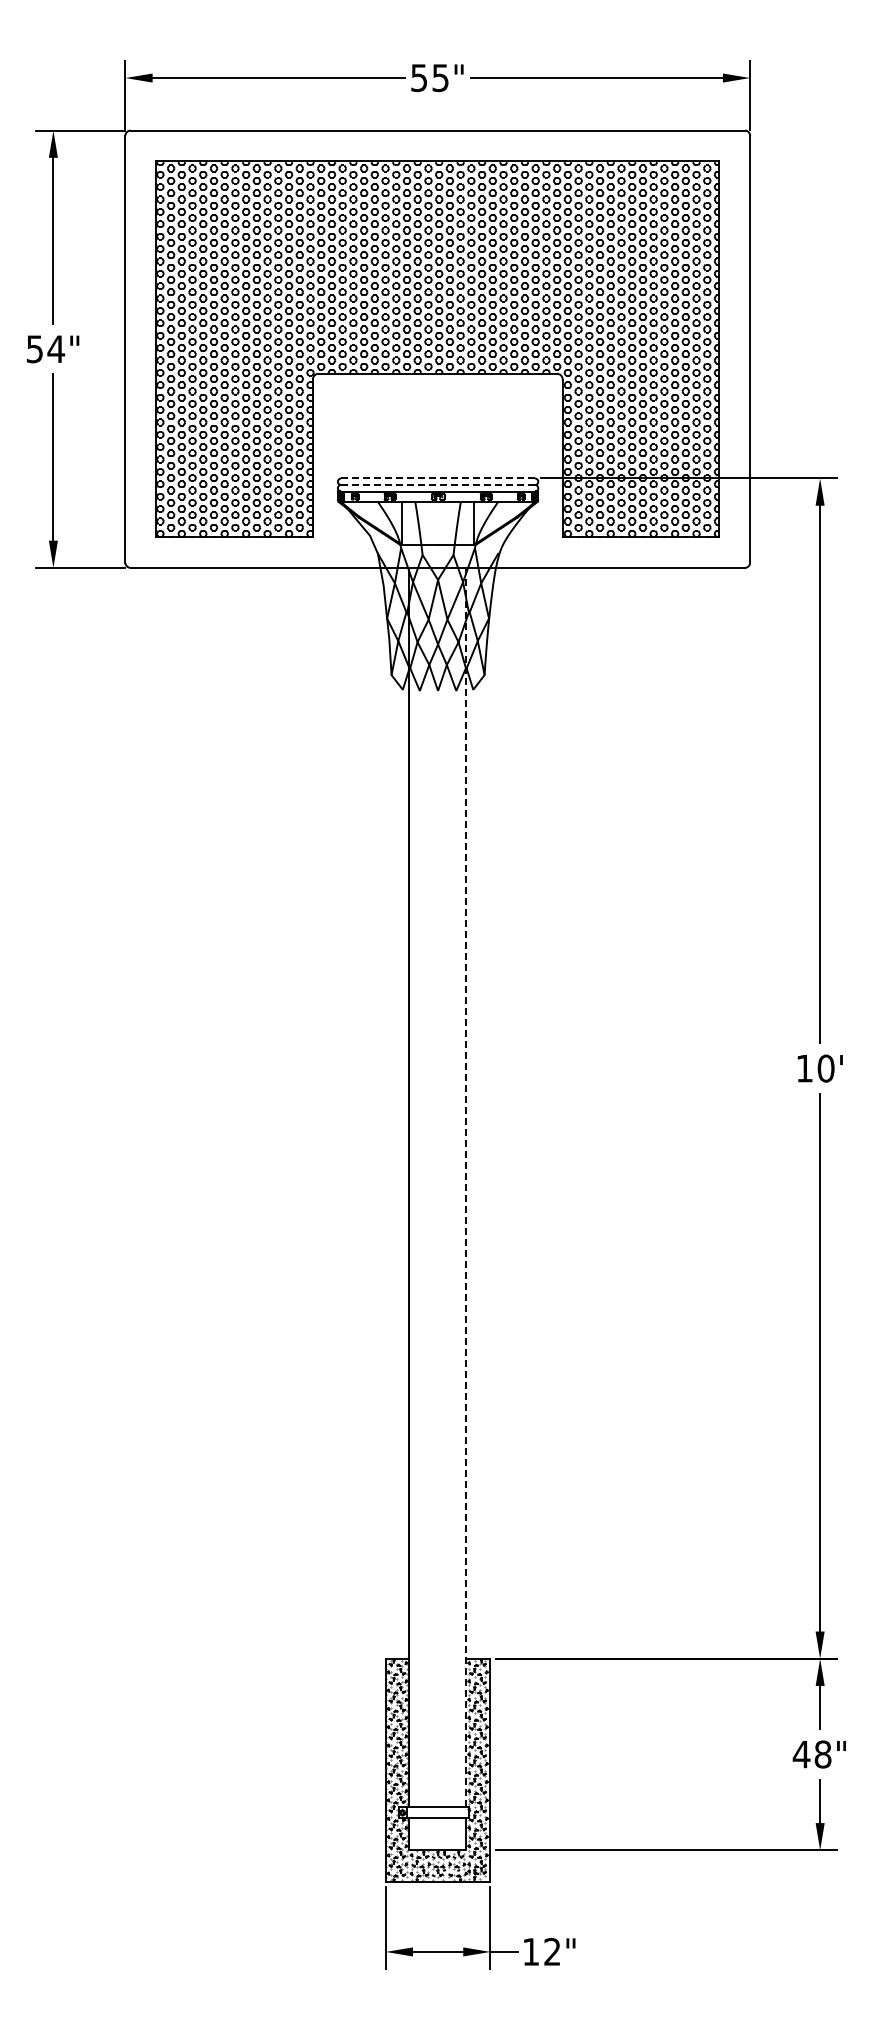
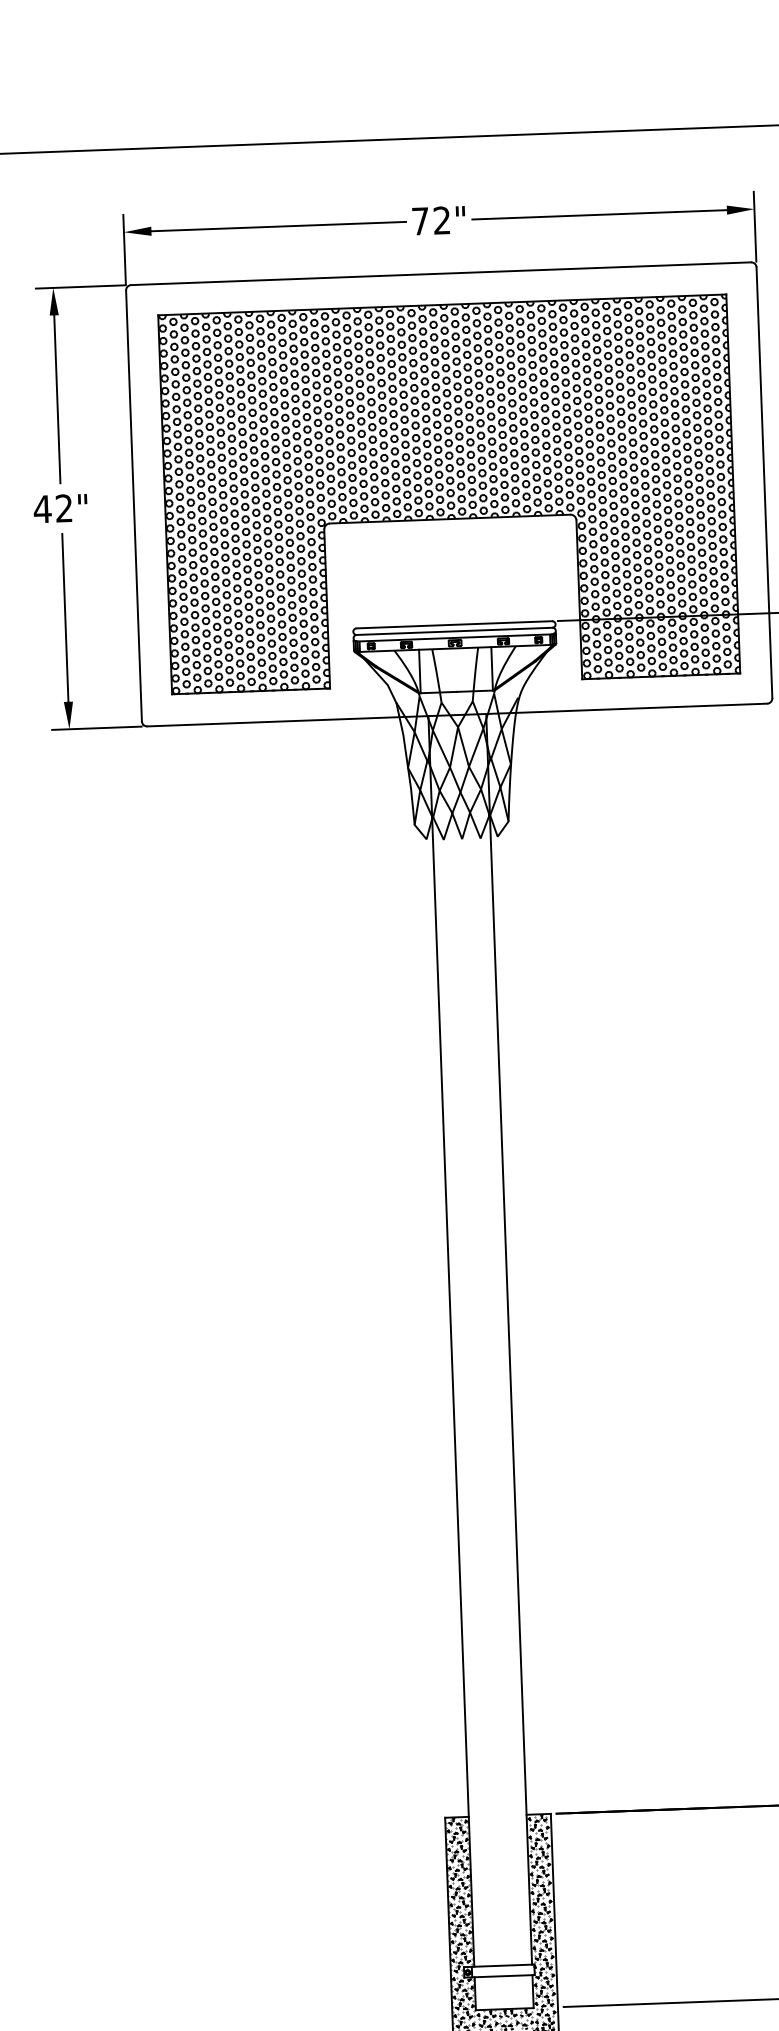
text: (429, 78) -> (430, 221), 55" -> 72"
text: (45, 349) -> (53, 509), 54" -> 42"
line: (438, 478) -> (454, 624), dashed -> solid
line: (438, 485) -> (455, 631), dashed -> solid
line: (466, 1187) -> (509, 1339), dashed -> solid

